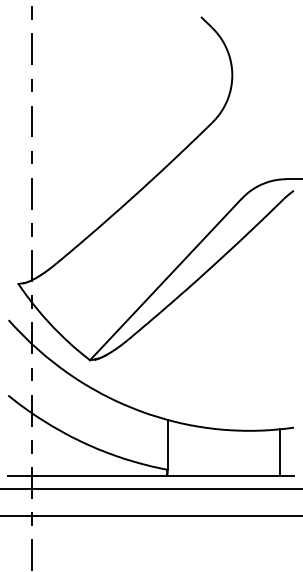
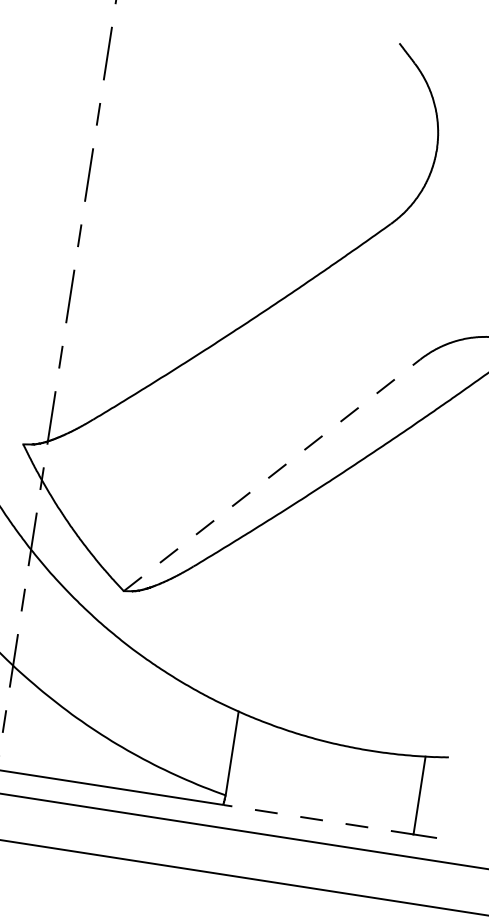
line: (165, 279) -> (271, 475), solid -> dashed
line: (223, 475) -> (318, 819), solid -> dashed

